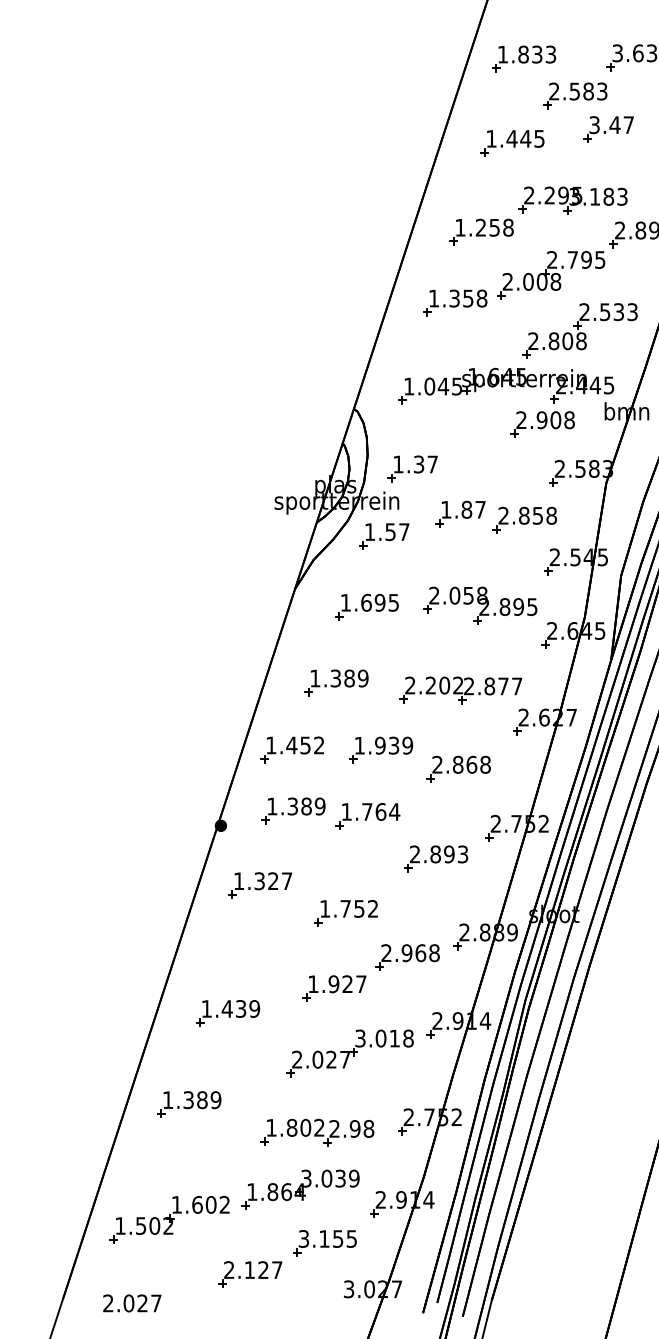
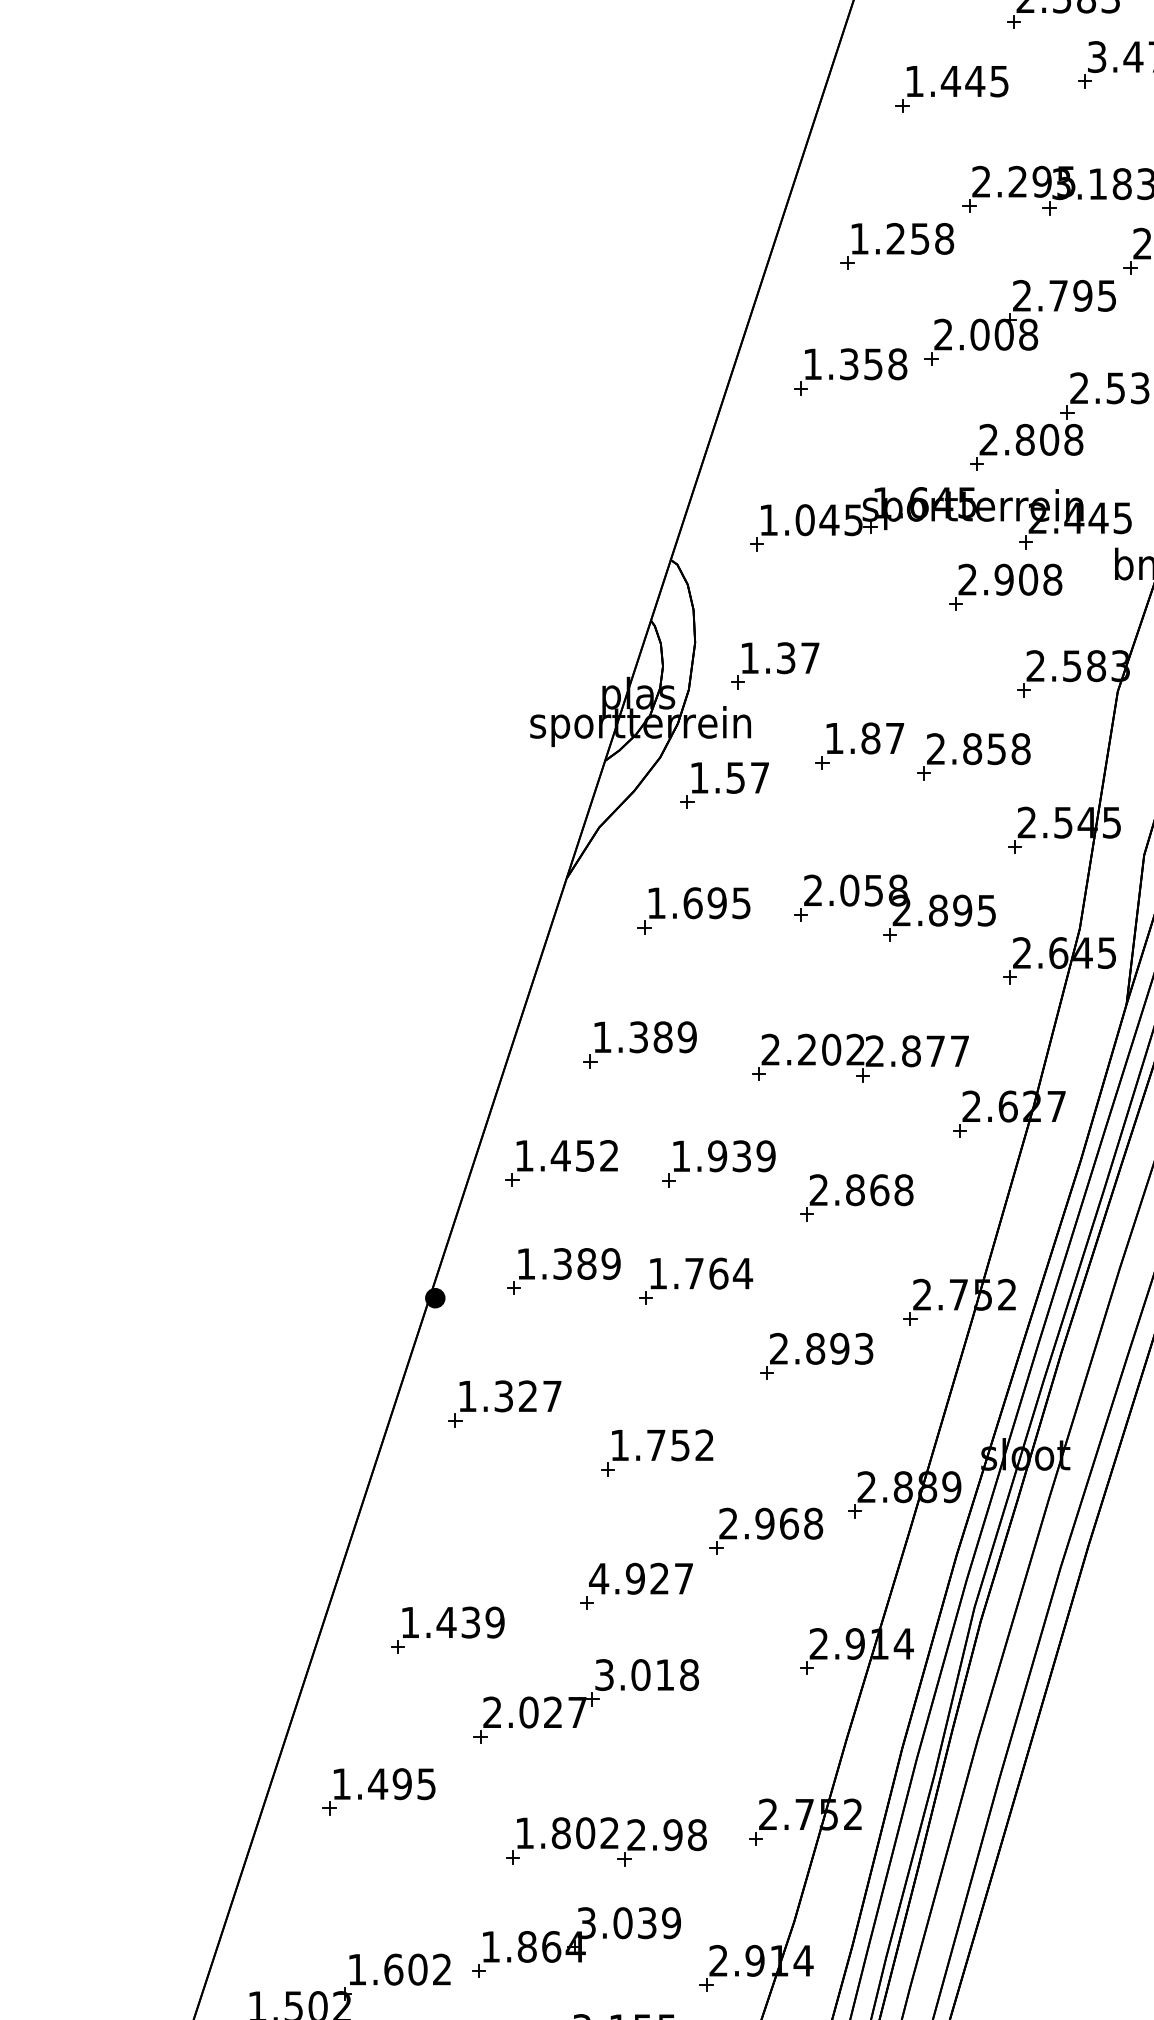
text: (313, 983) -> (599, 1577), 1.927 -> 4.927
part: (349, 1053) -> (585, 1701), moved
text: (202, 1100) -> (402, 1784), 1.389 -> 1.495

